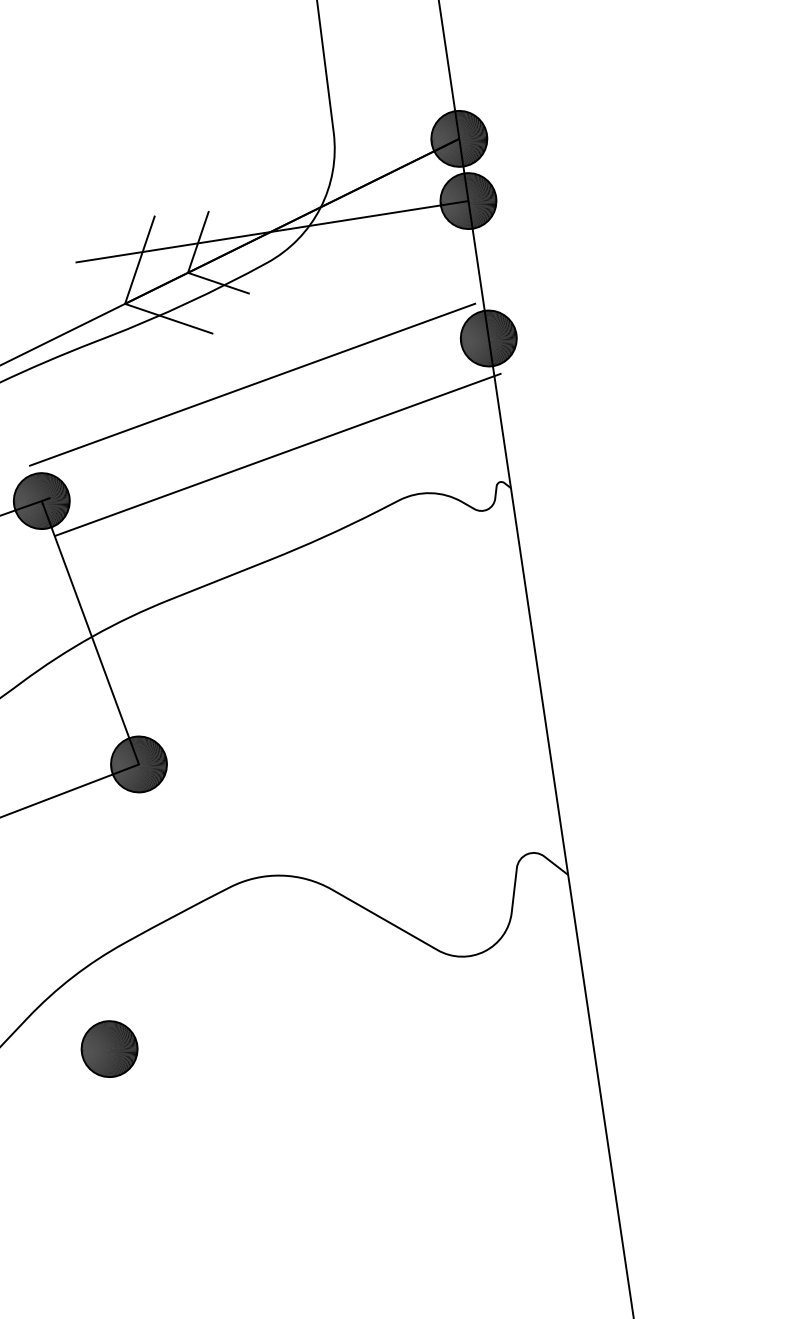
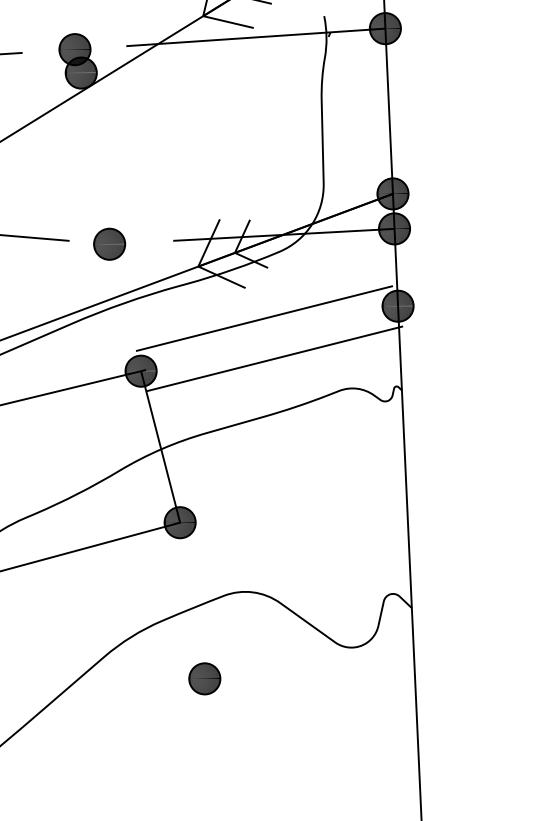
part: (108, 1048) -> (204, 678), moved

